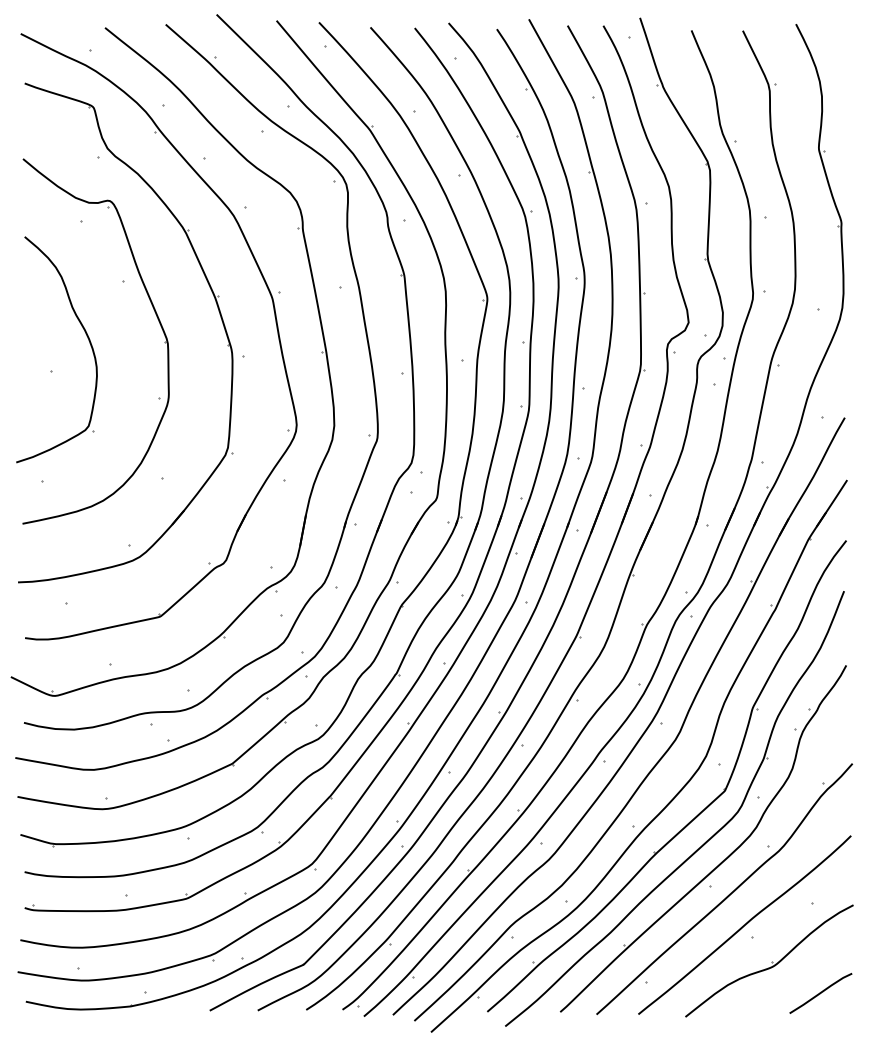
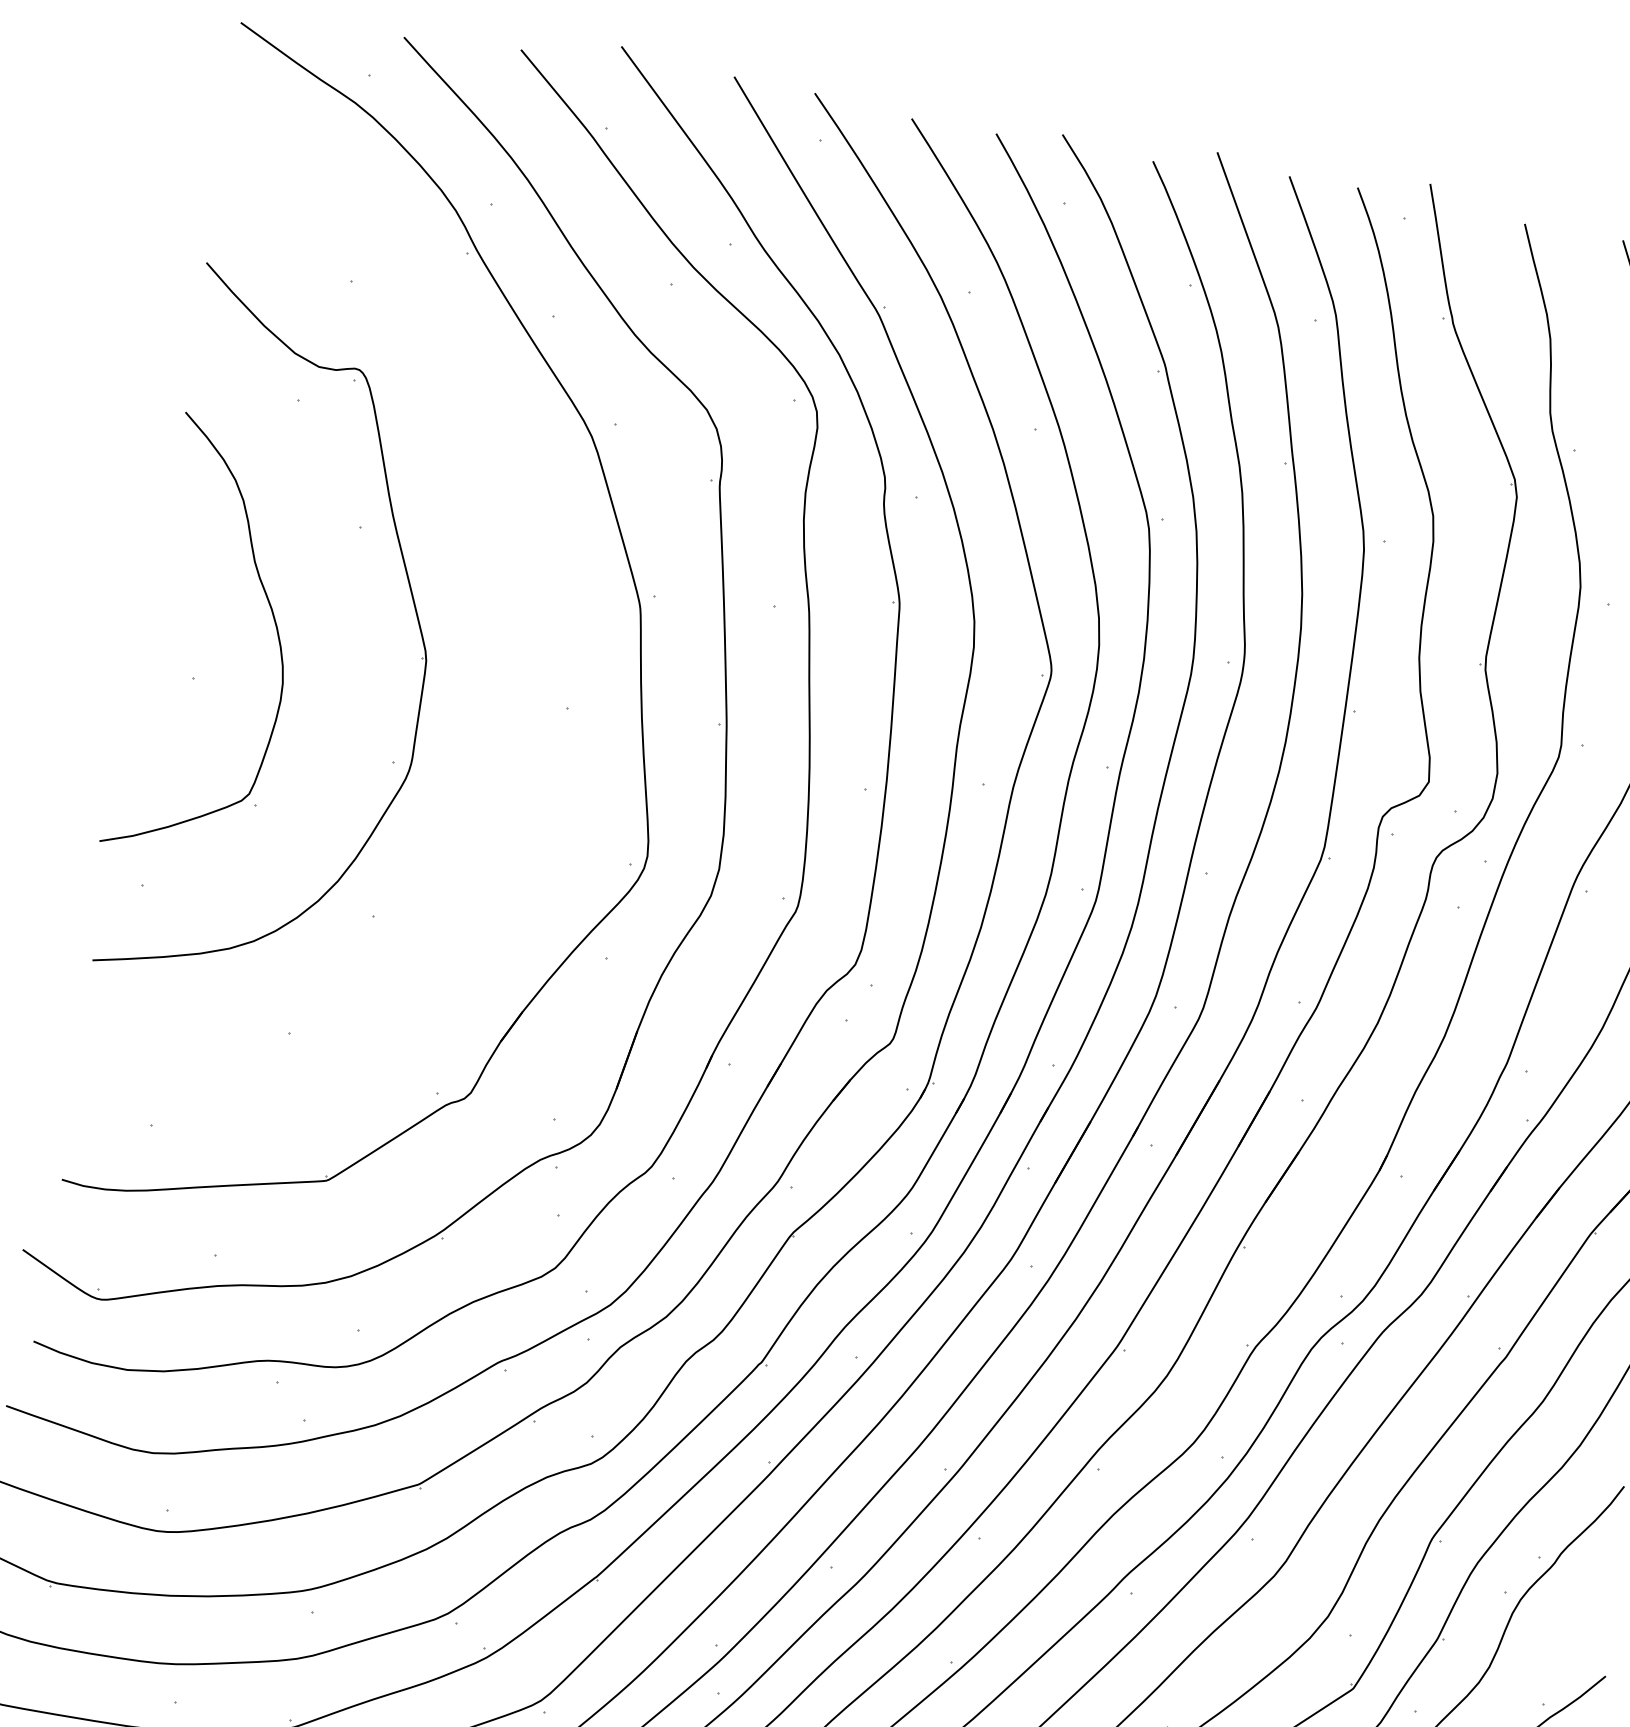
part: (215, 302) -> (530, 596), removed

